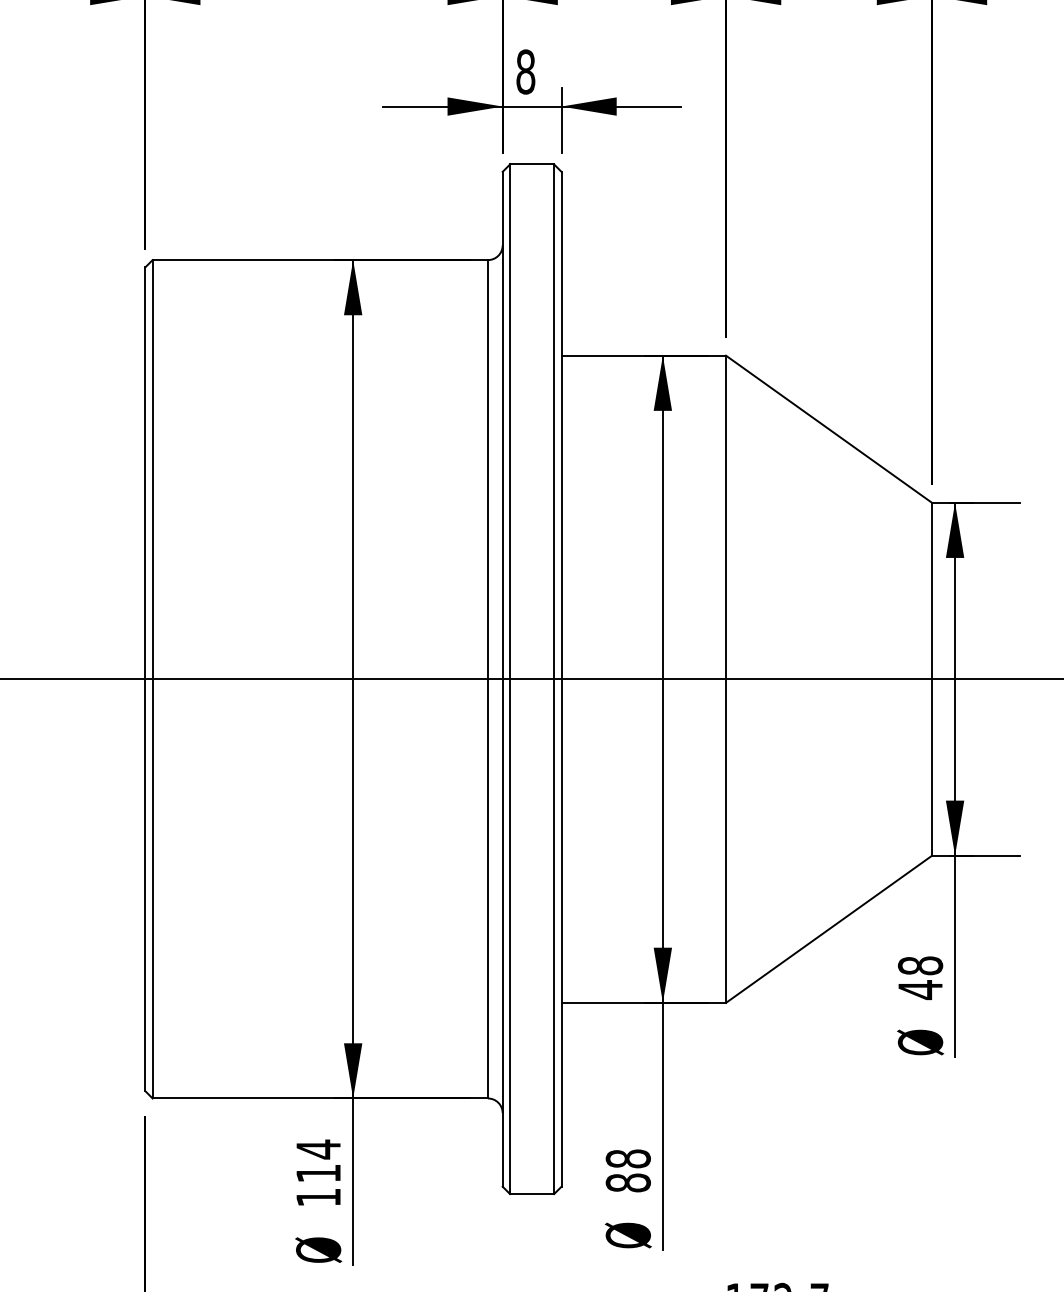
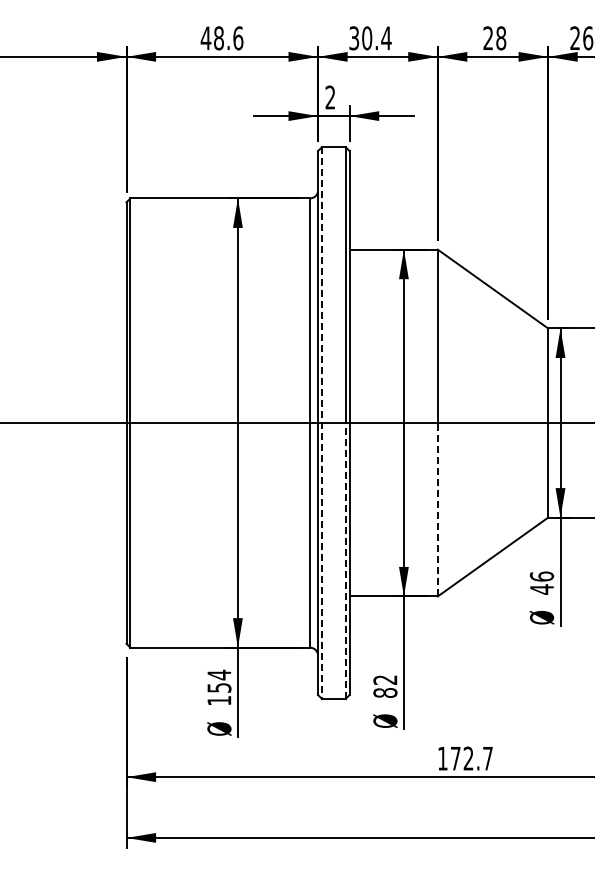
text: (525, 71) -> (330, 97), 8 -> 2
line: (510, 680) -> (322, 423), solid -> dashed
line: (725, 840) -> (437, 509), solid -> dashed
line: (553, 937) -> (345, 561), solid -> dashed
text: (919, 965) -> (541, 576), 48 -> 46
text: (628, 1159) -> (385, 680), 88 -> 82
text: (318, 1172) -> (219, 687), 114 -> 154

